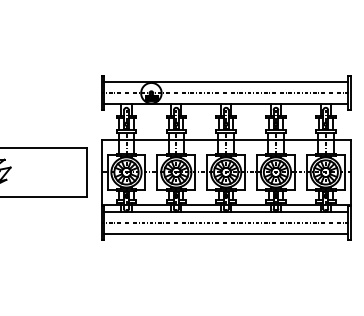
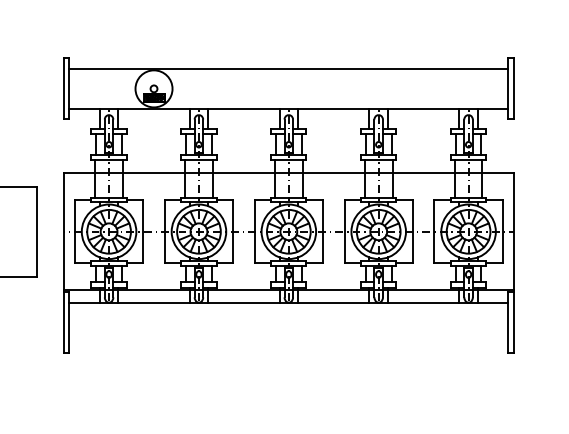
line: (225, 93) -> (287, 89), removed
line: (225, 222) -> (287, 322), removed
line: (225, 233) -> (287, 341), removed

